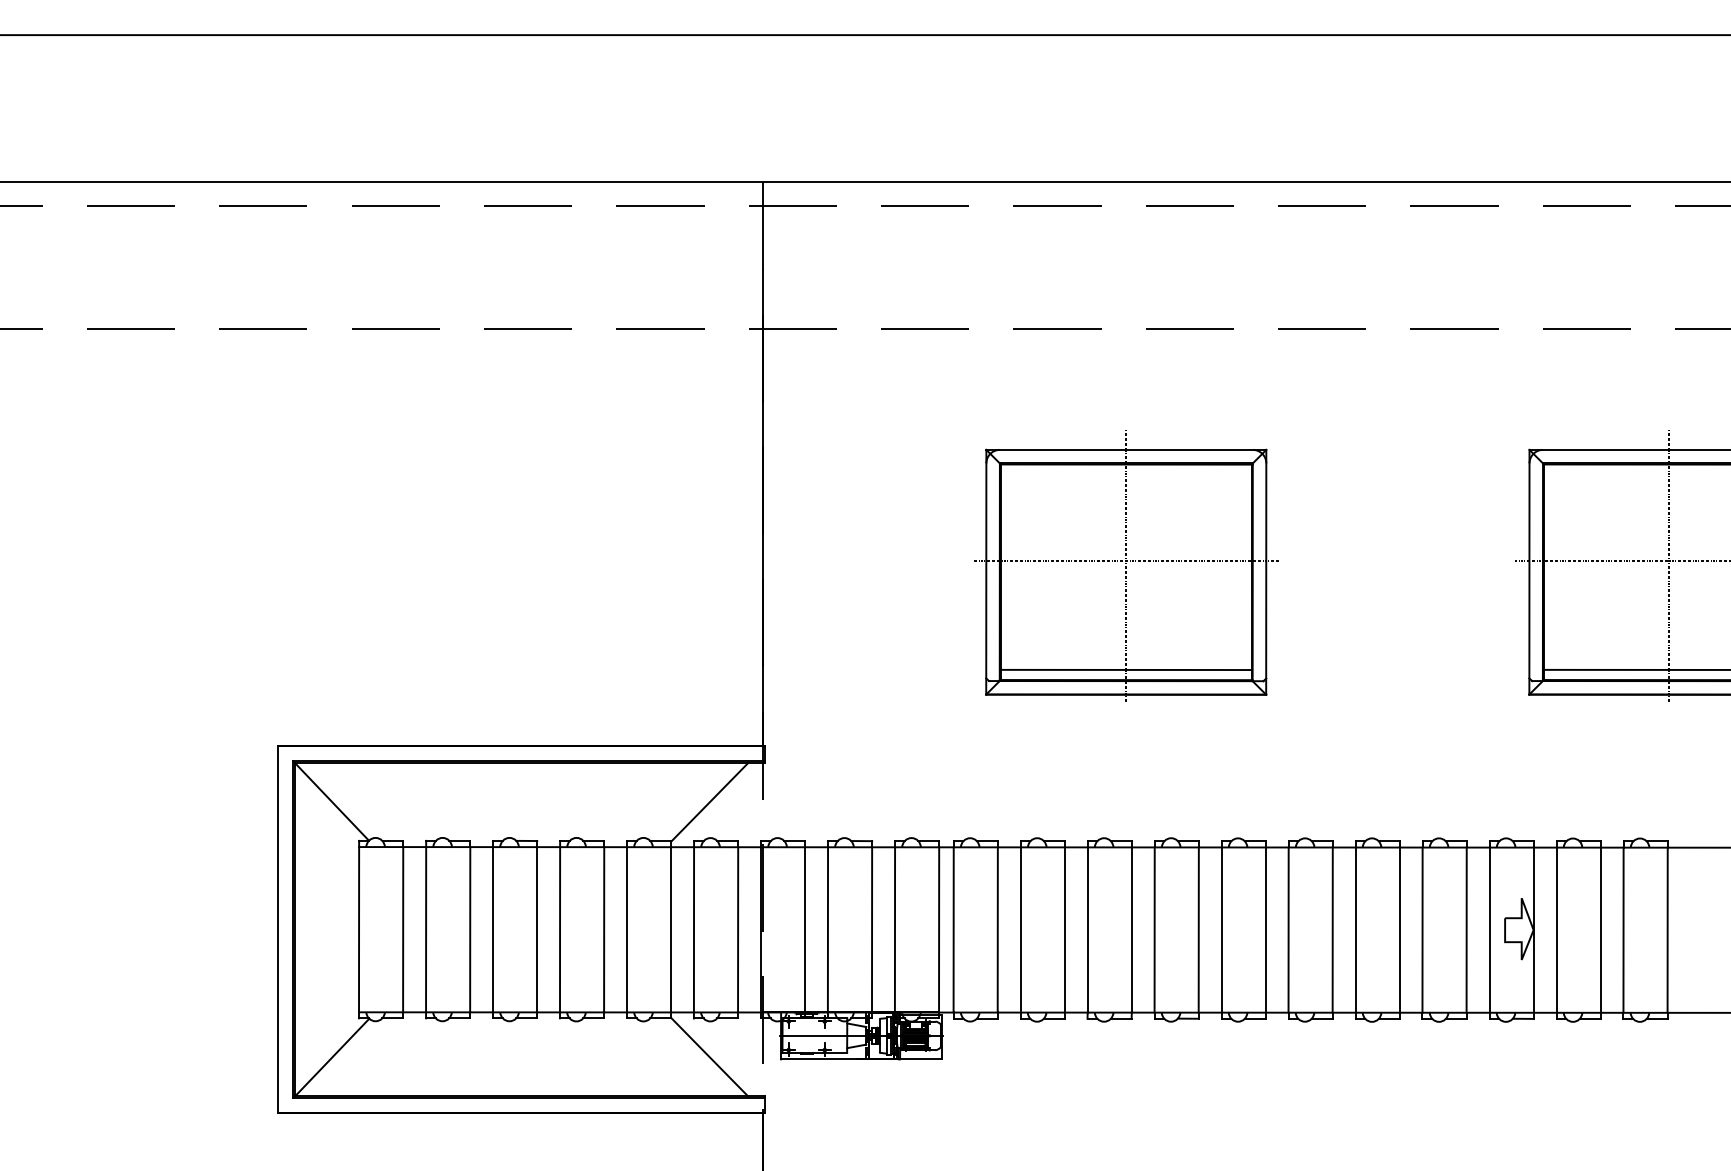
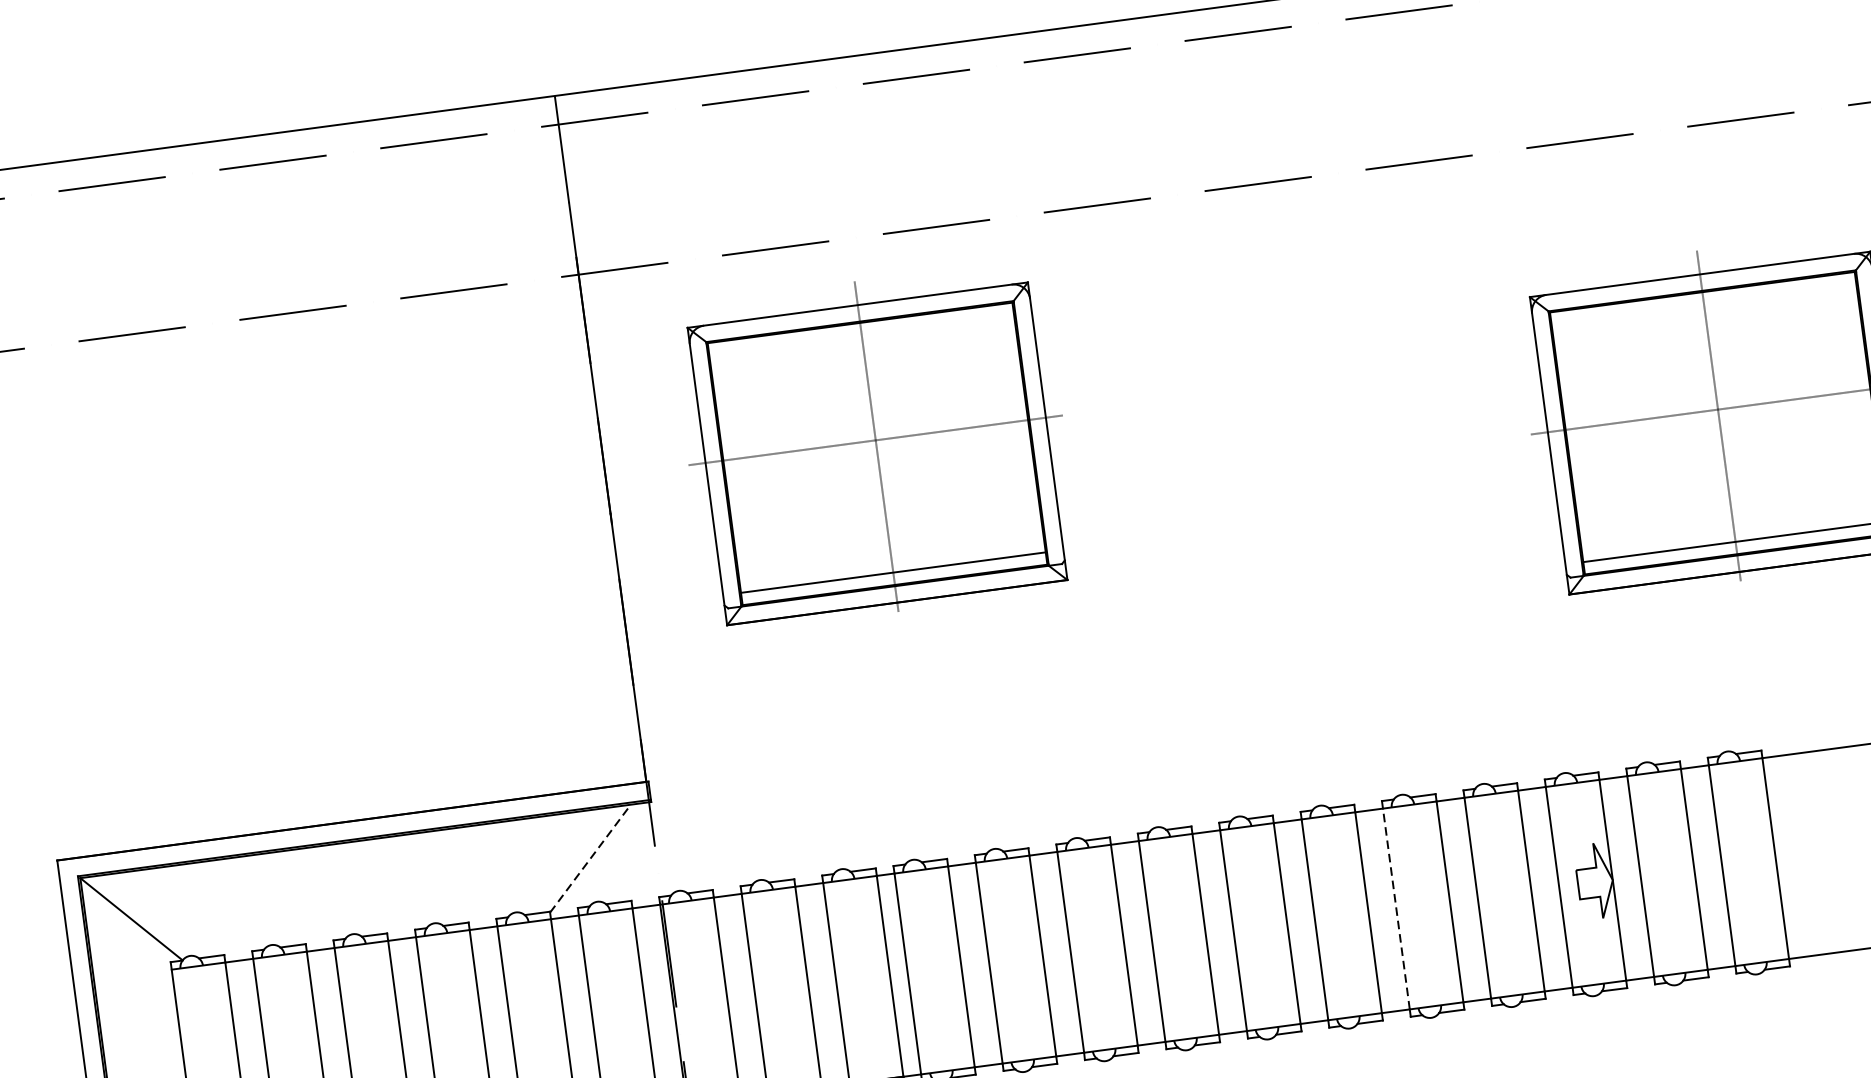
part: (1126, 565) -> (876, 445), moved
line: (709, 802) -> (590, 858), solid -> dashed
line: (1355, 930) -> (1396, 909), solid -> dashed

